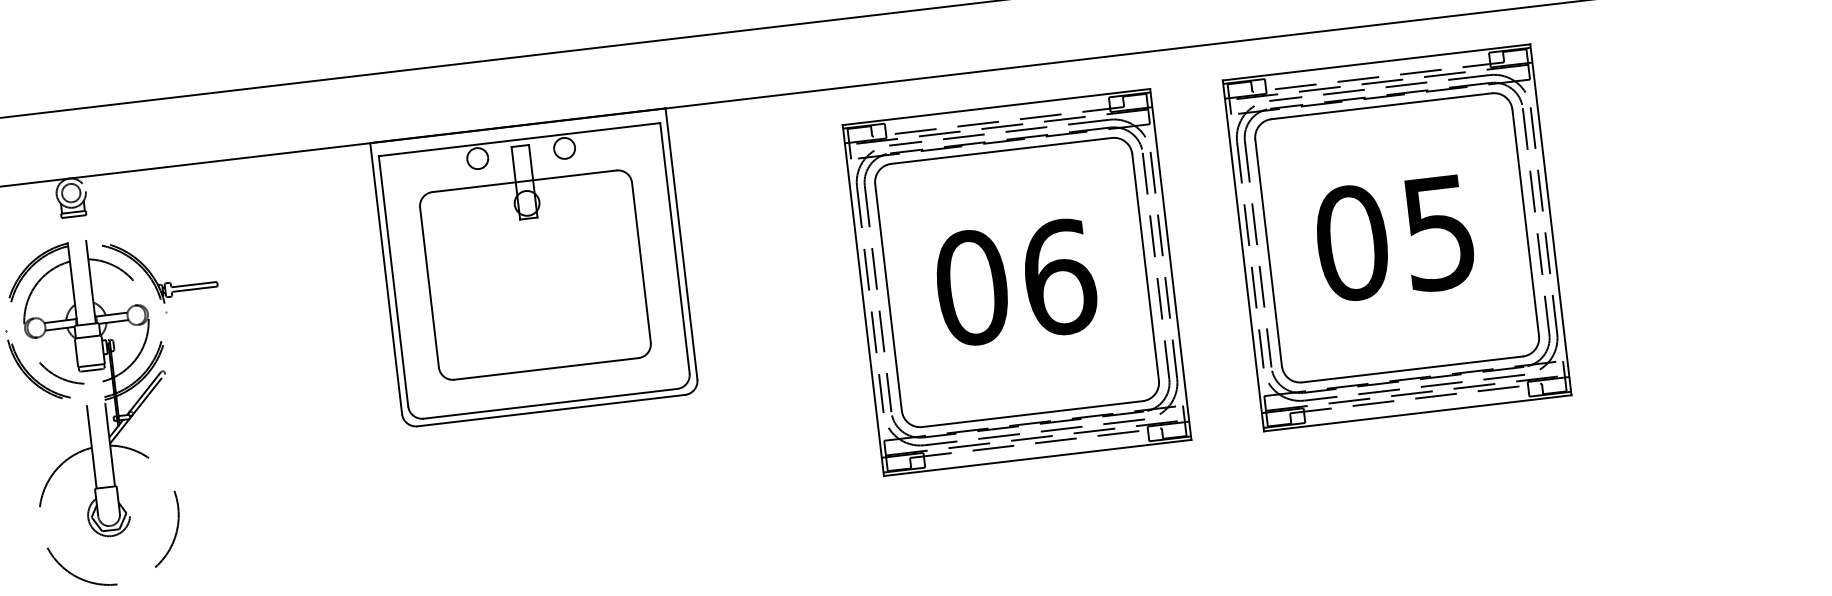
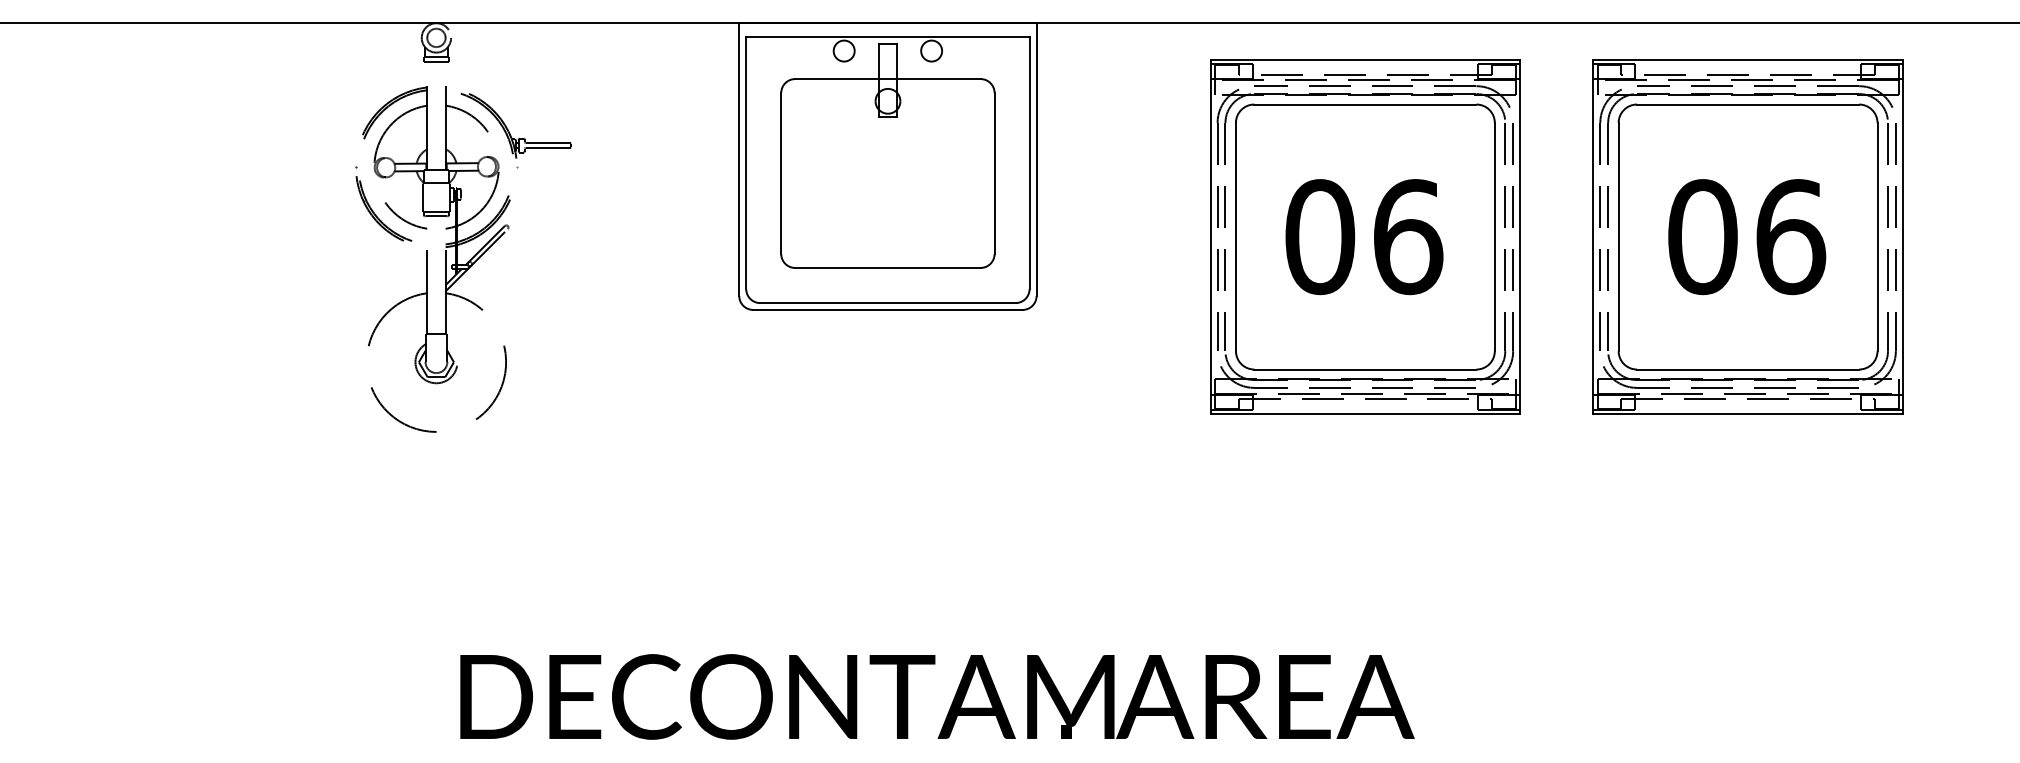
text: (1440, 233) -> (1791, 237), 05 -> 06

